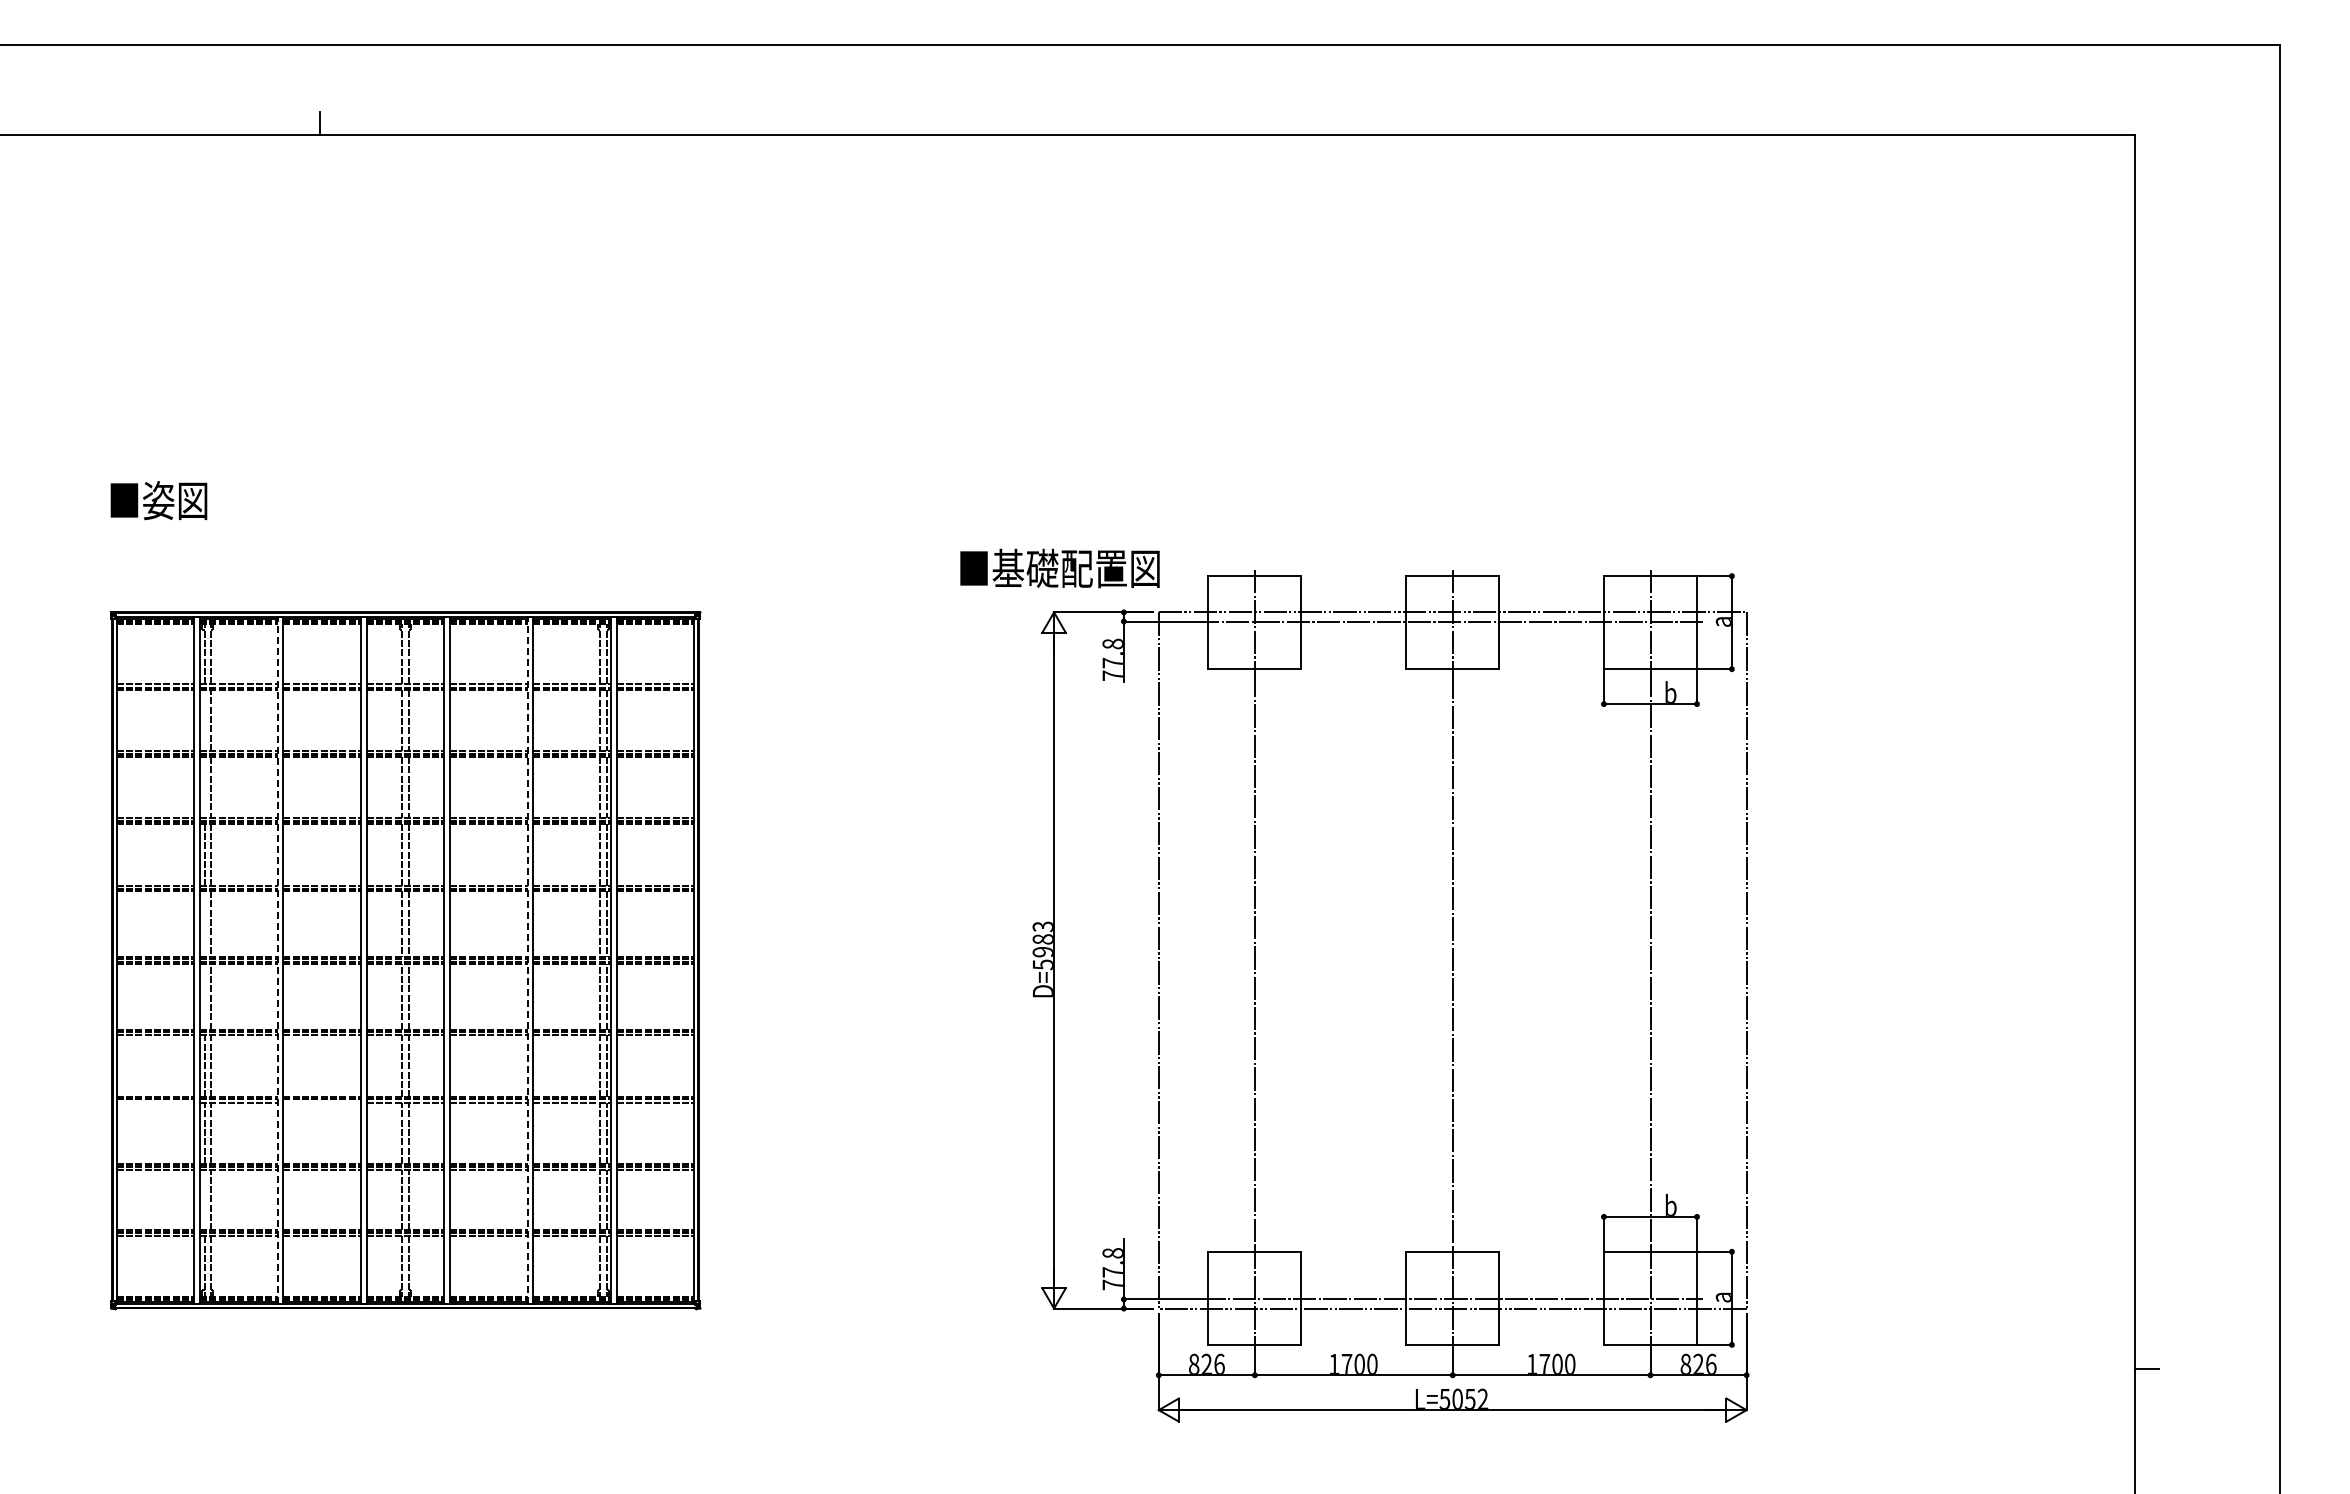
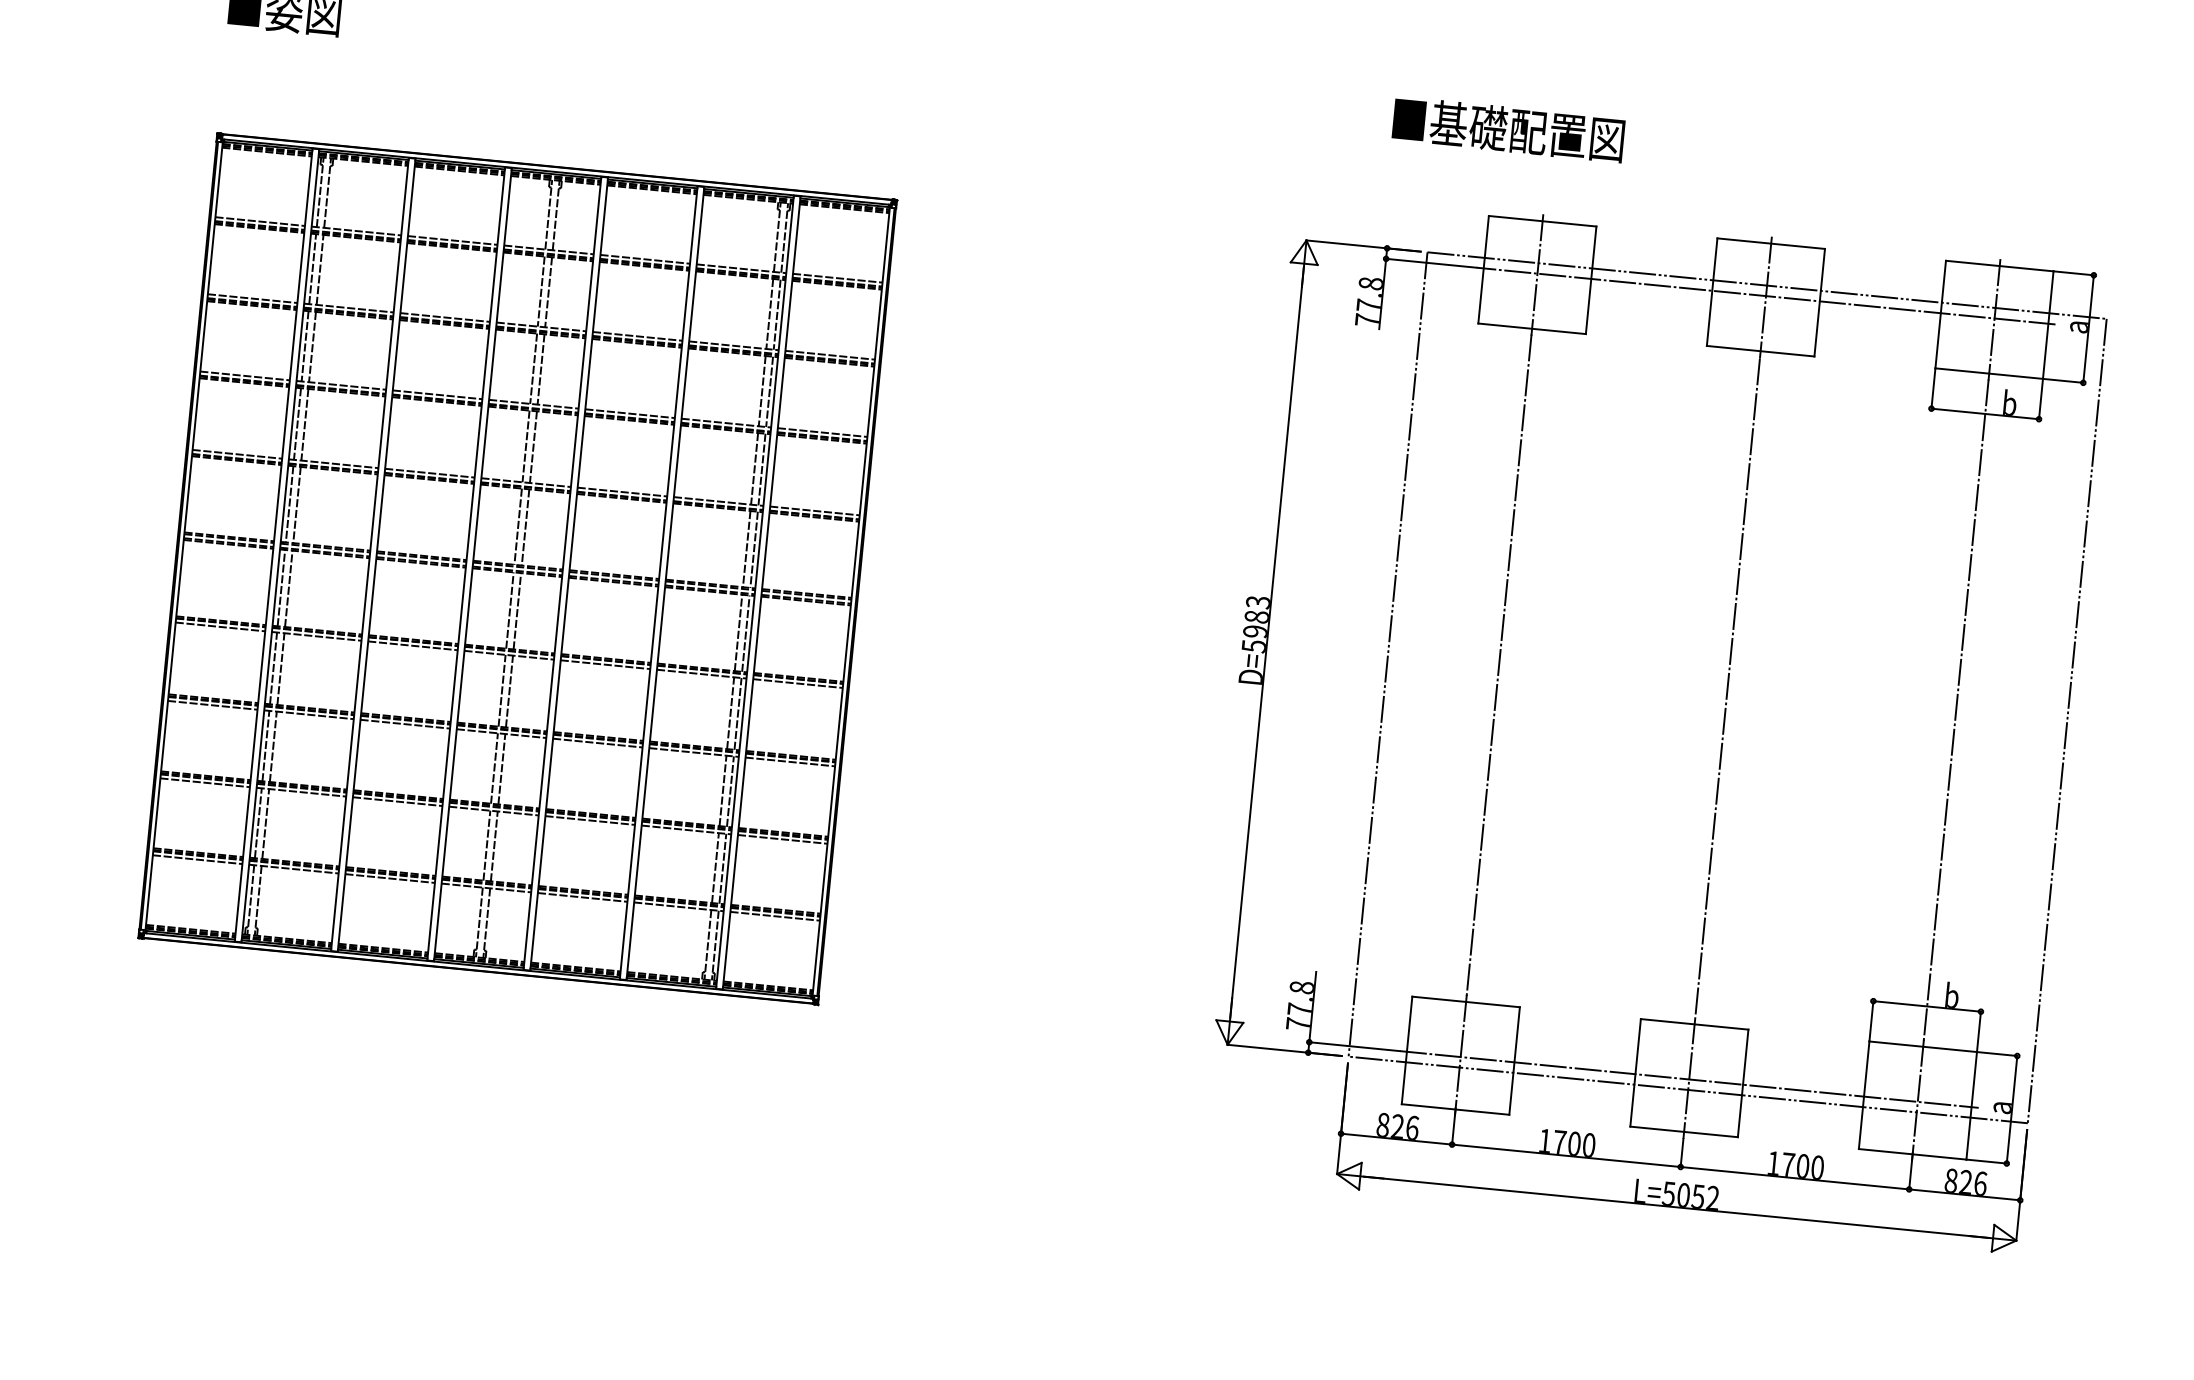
text: (1059, 568) -> (1508, 129), moved
line: (204, 720) -> (312, 269), added
line: (204, 786) -> (305, 345), added
line: (204, 924) -> (289, 504), added
line: (277, 959) -> (369, 553), dashed -> solid
line: (527, 959) -> (658, 581), dashed -> solid
line: (204, 996) -> (281, 587), added
line: (155, 1102) -> (212, 704), added
line: (321, 1102) -> (404, 723), added
line: (204, 1199) -> (258, 822), added

